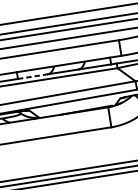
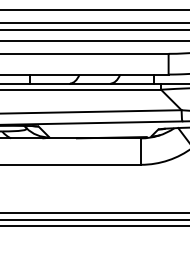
line: (33, 76) -> (50, 83), dashed -> solid

